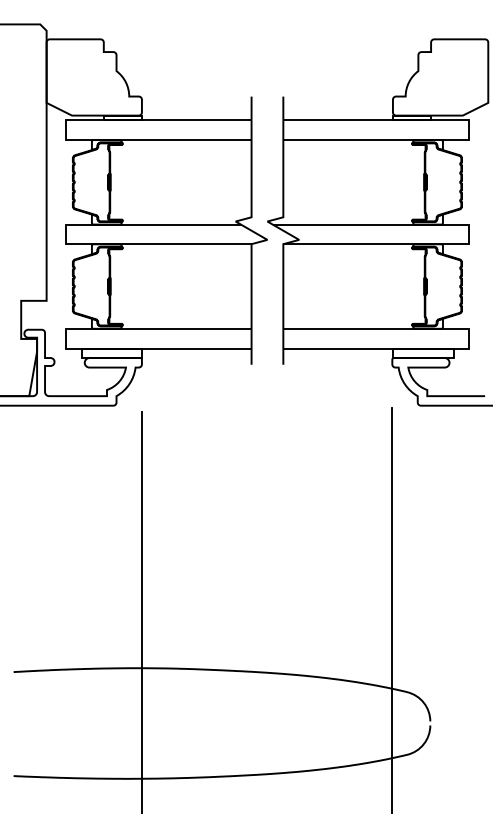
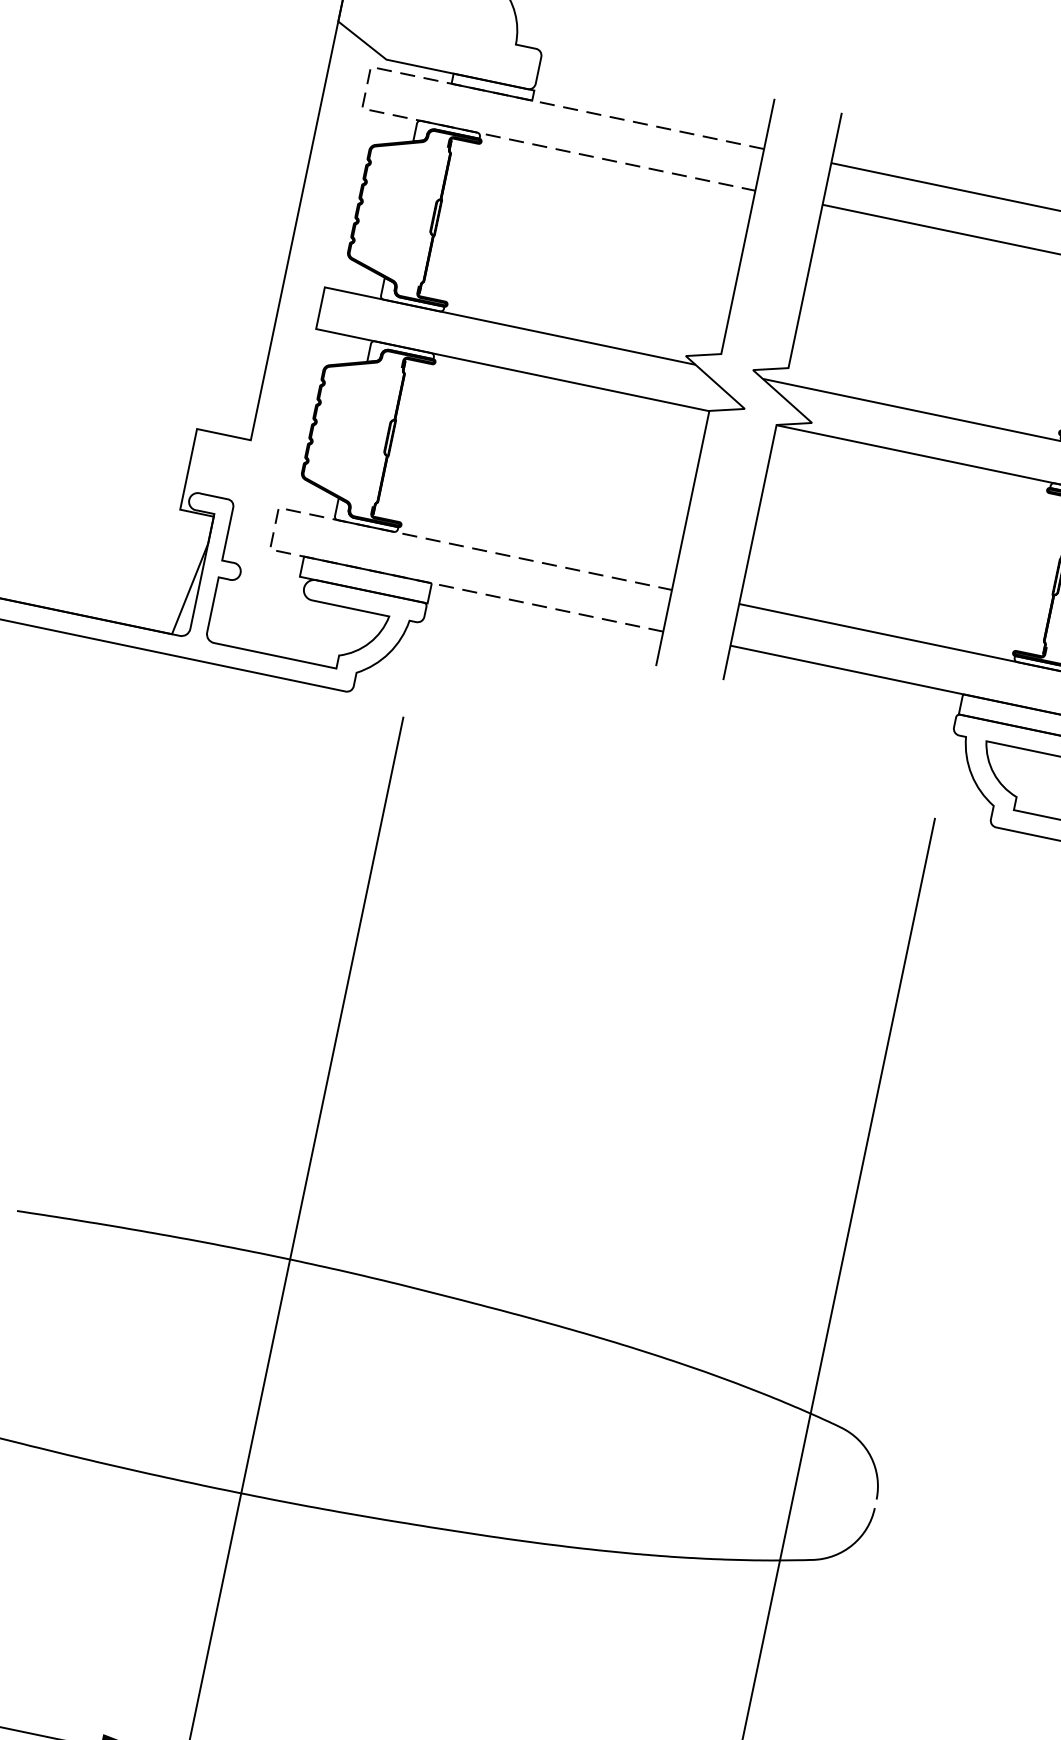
line: (65, 130) -> (366, 88), solid -> dashed
line: (65, 338) -> (274, 528), solid -> dashed

